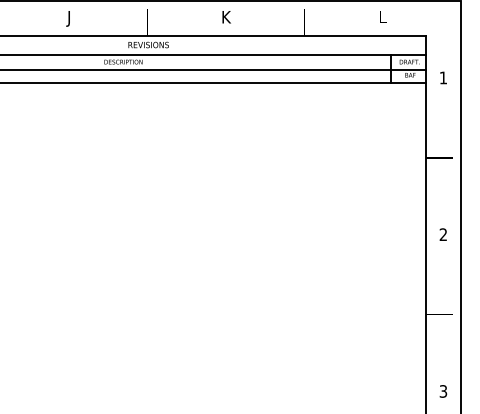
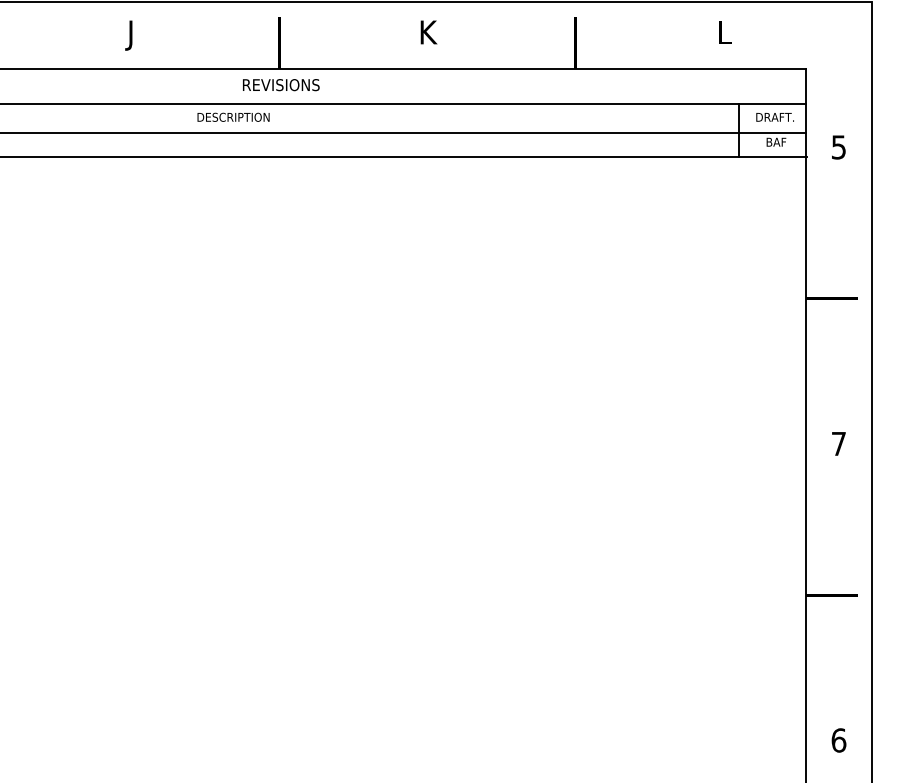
text: (442, 77) -> (837, 146), 1 -> 5
text: (442, 234) -> (837, 443), 2 -> 7
text: (443, 391) -> (839, 740), 3 -> 6

